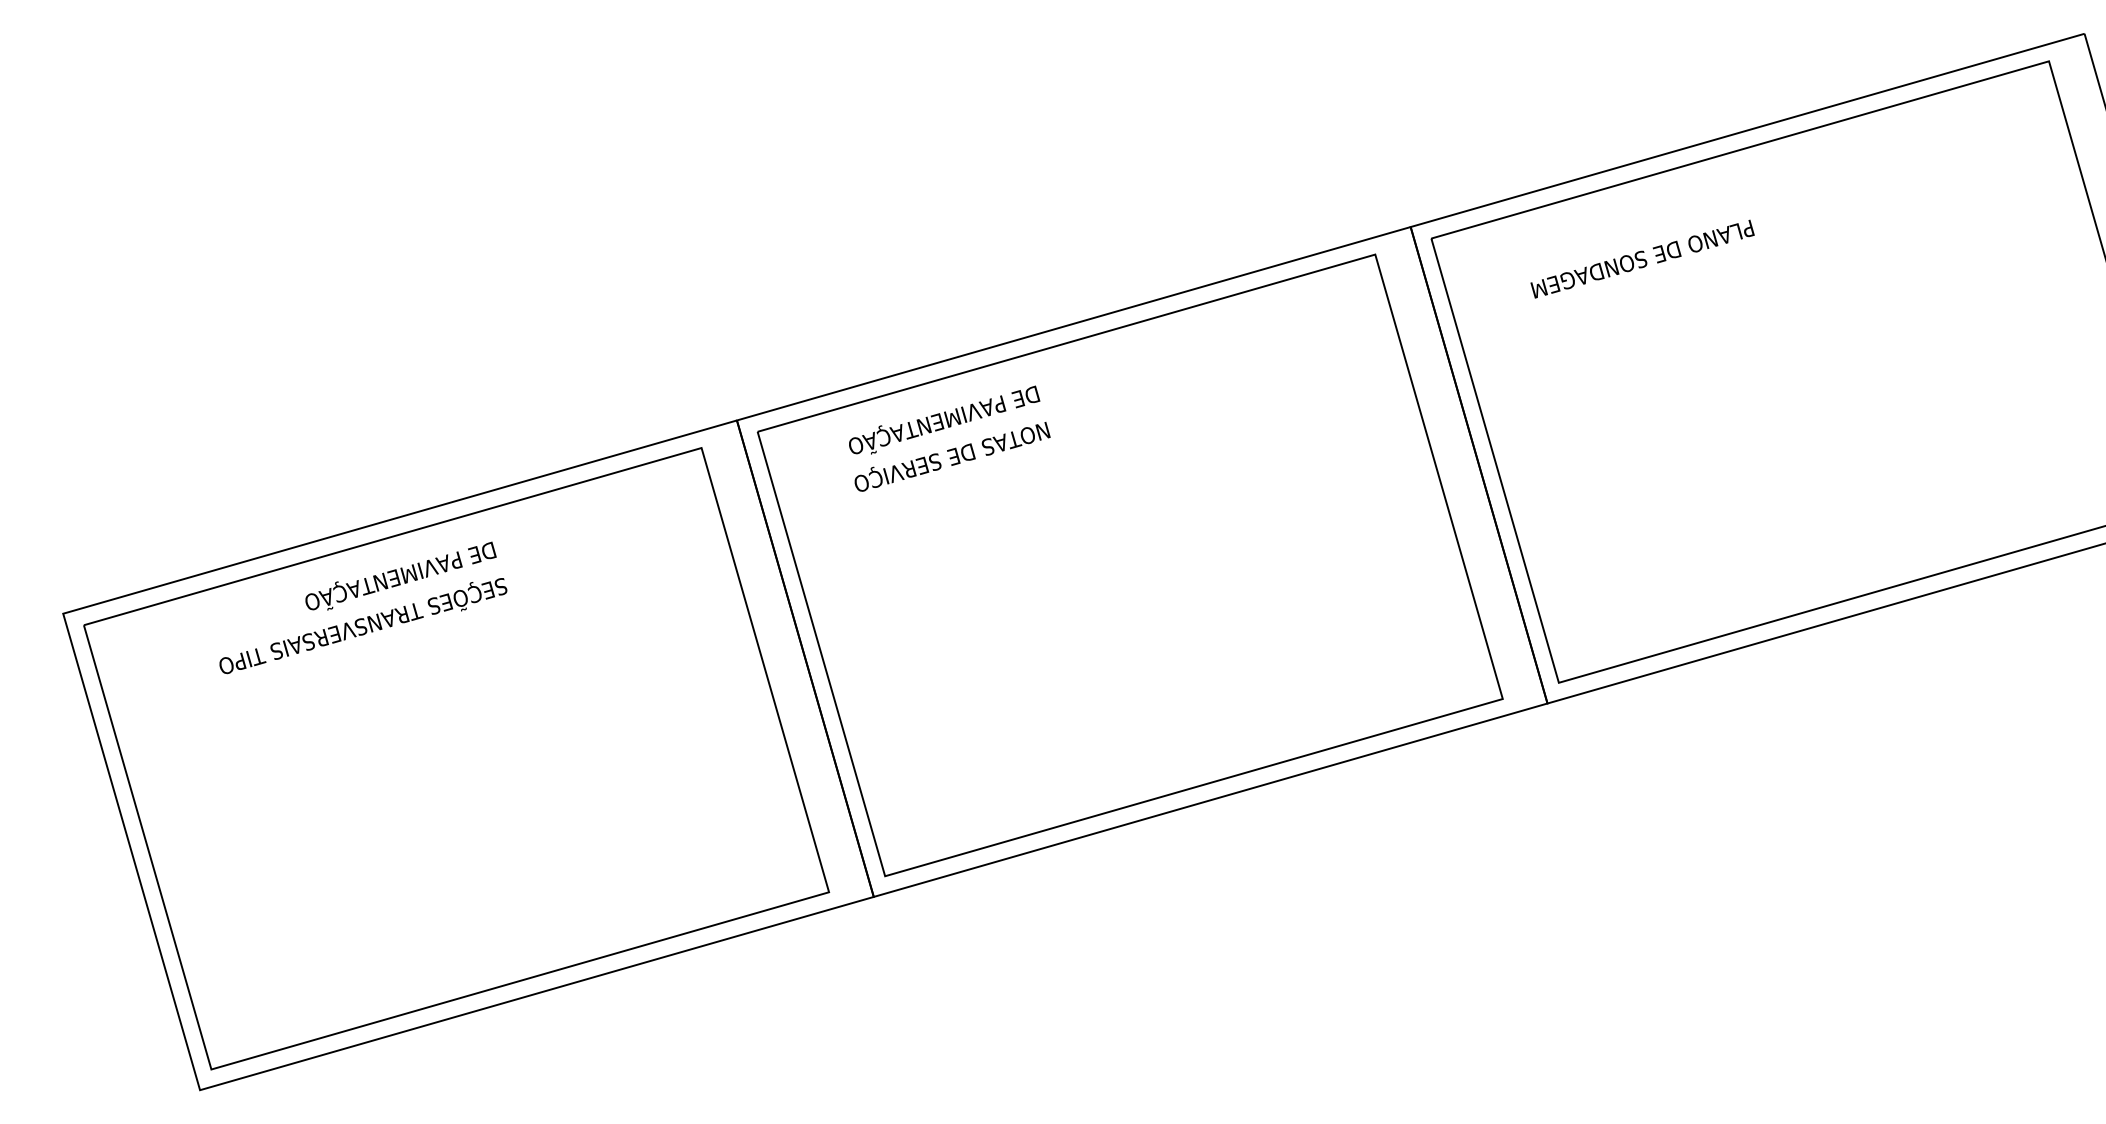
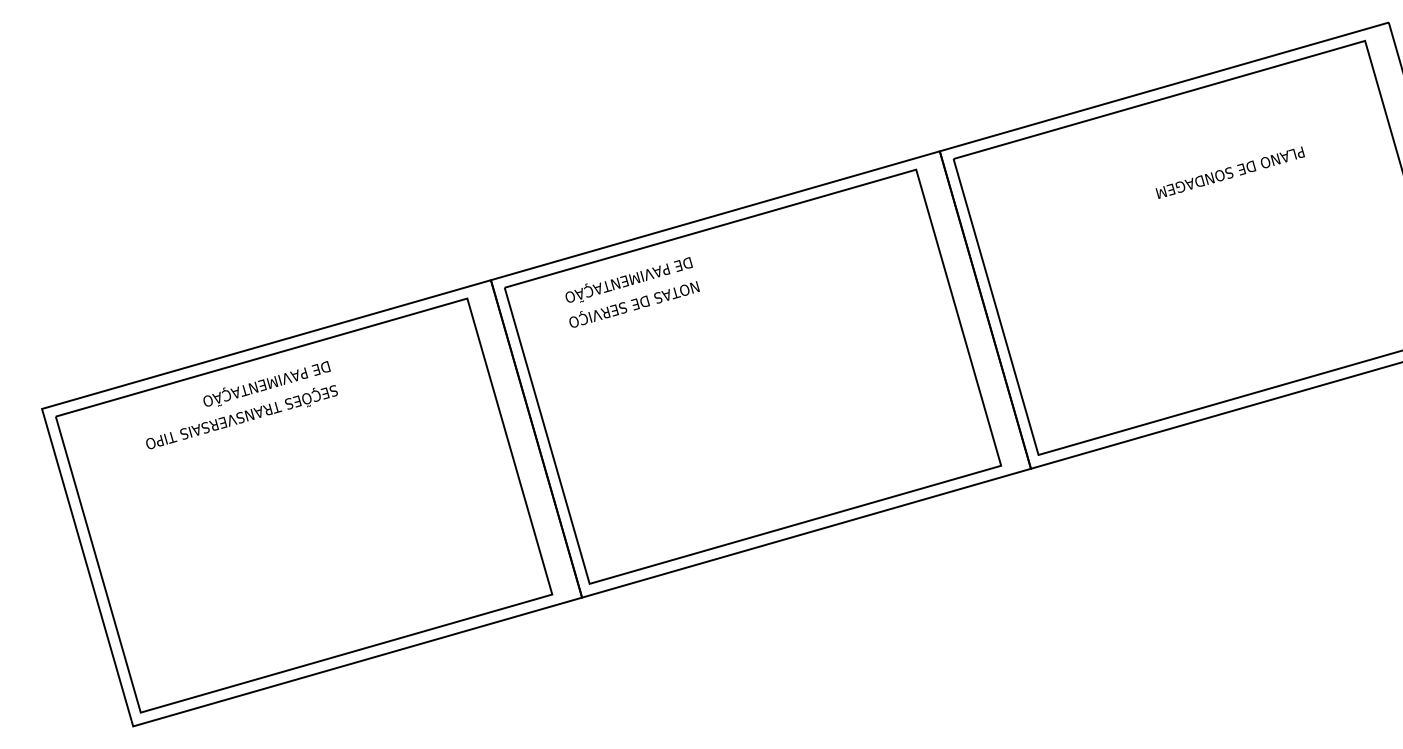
text: (1641, 258) -> (1229, 172), moved

